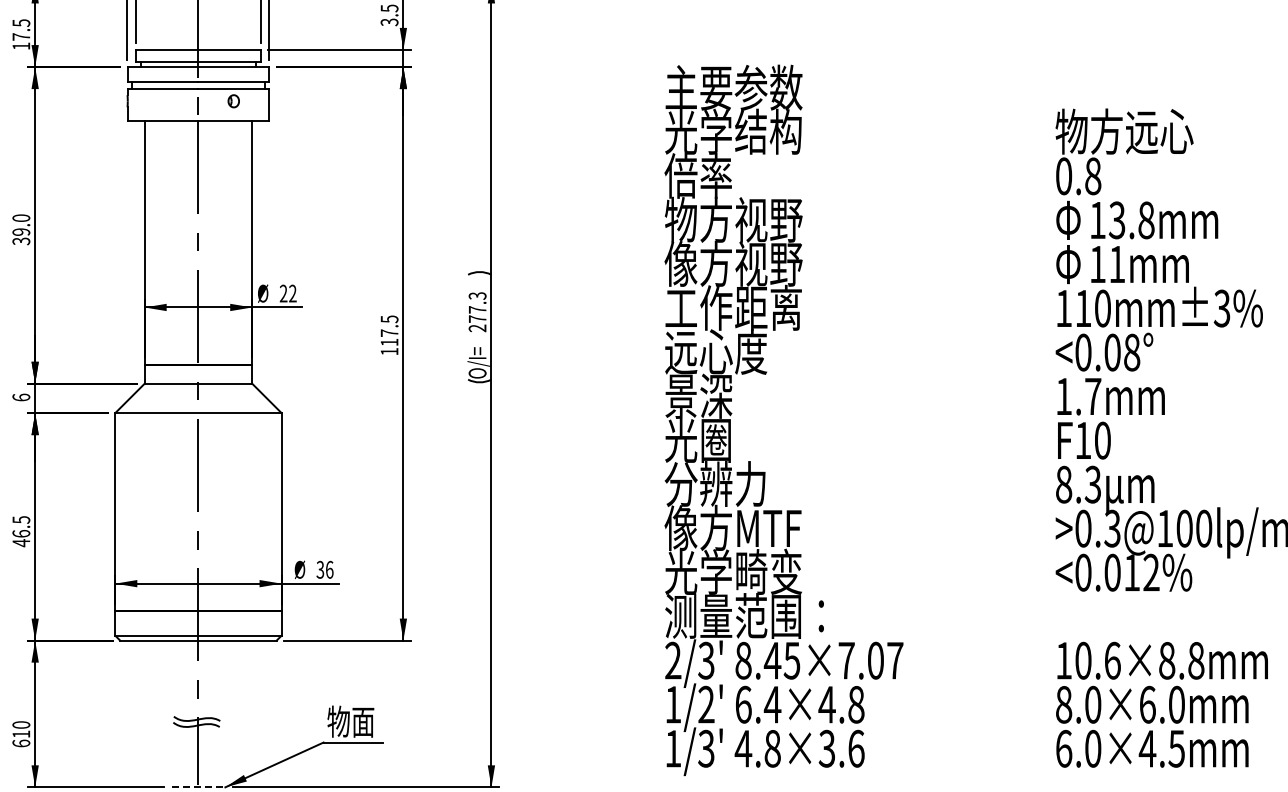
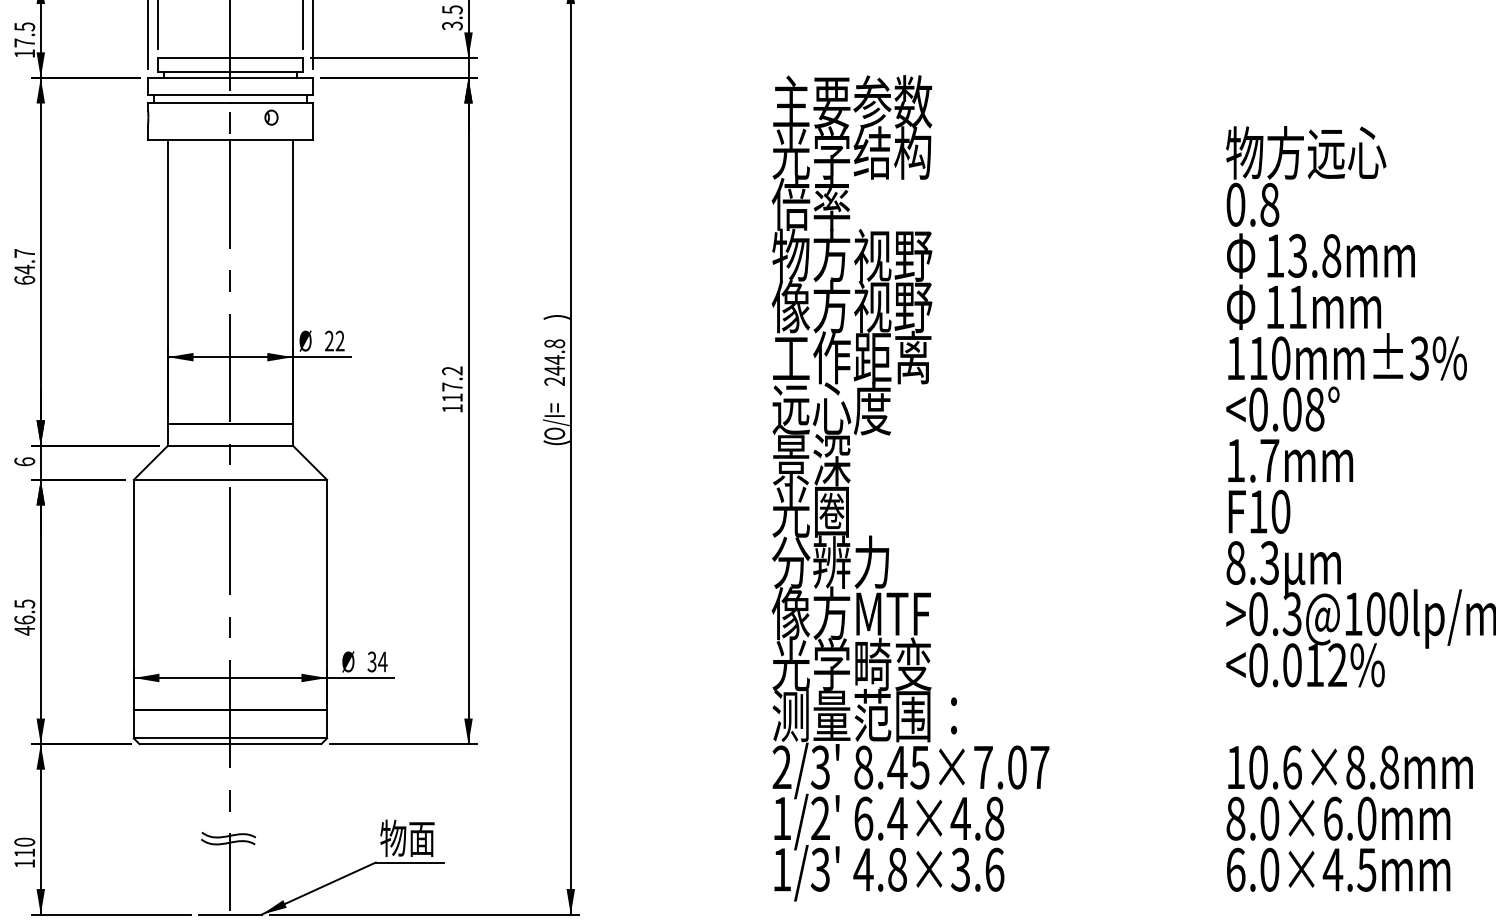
text: (21, 229) -> (24, 266), 39.0 -> 64.7
text: (477, 307) -> (554, 357), 277.3 -> 244.8
text: (389, 319) -> (452, 371), 117.5 -> 117.2
text: (329, 569) -> (382, 661), 36 -> 34
text: (21, 743) -> (24, 863), 610 -> 110
line: (198, 787) -> (230, 914), dashed -> solid

